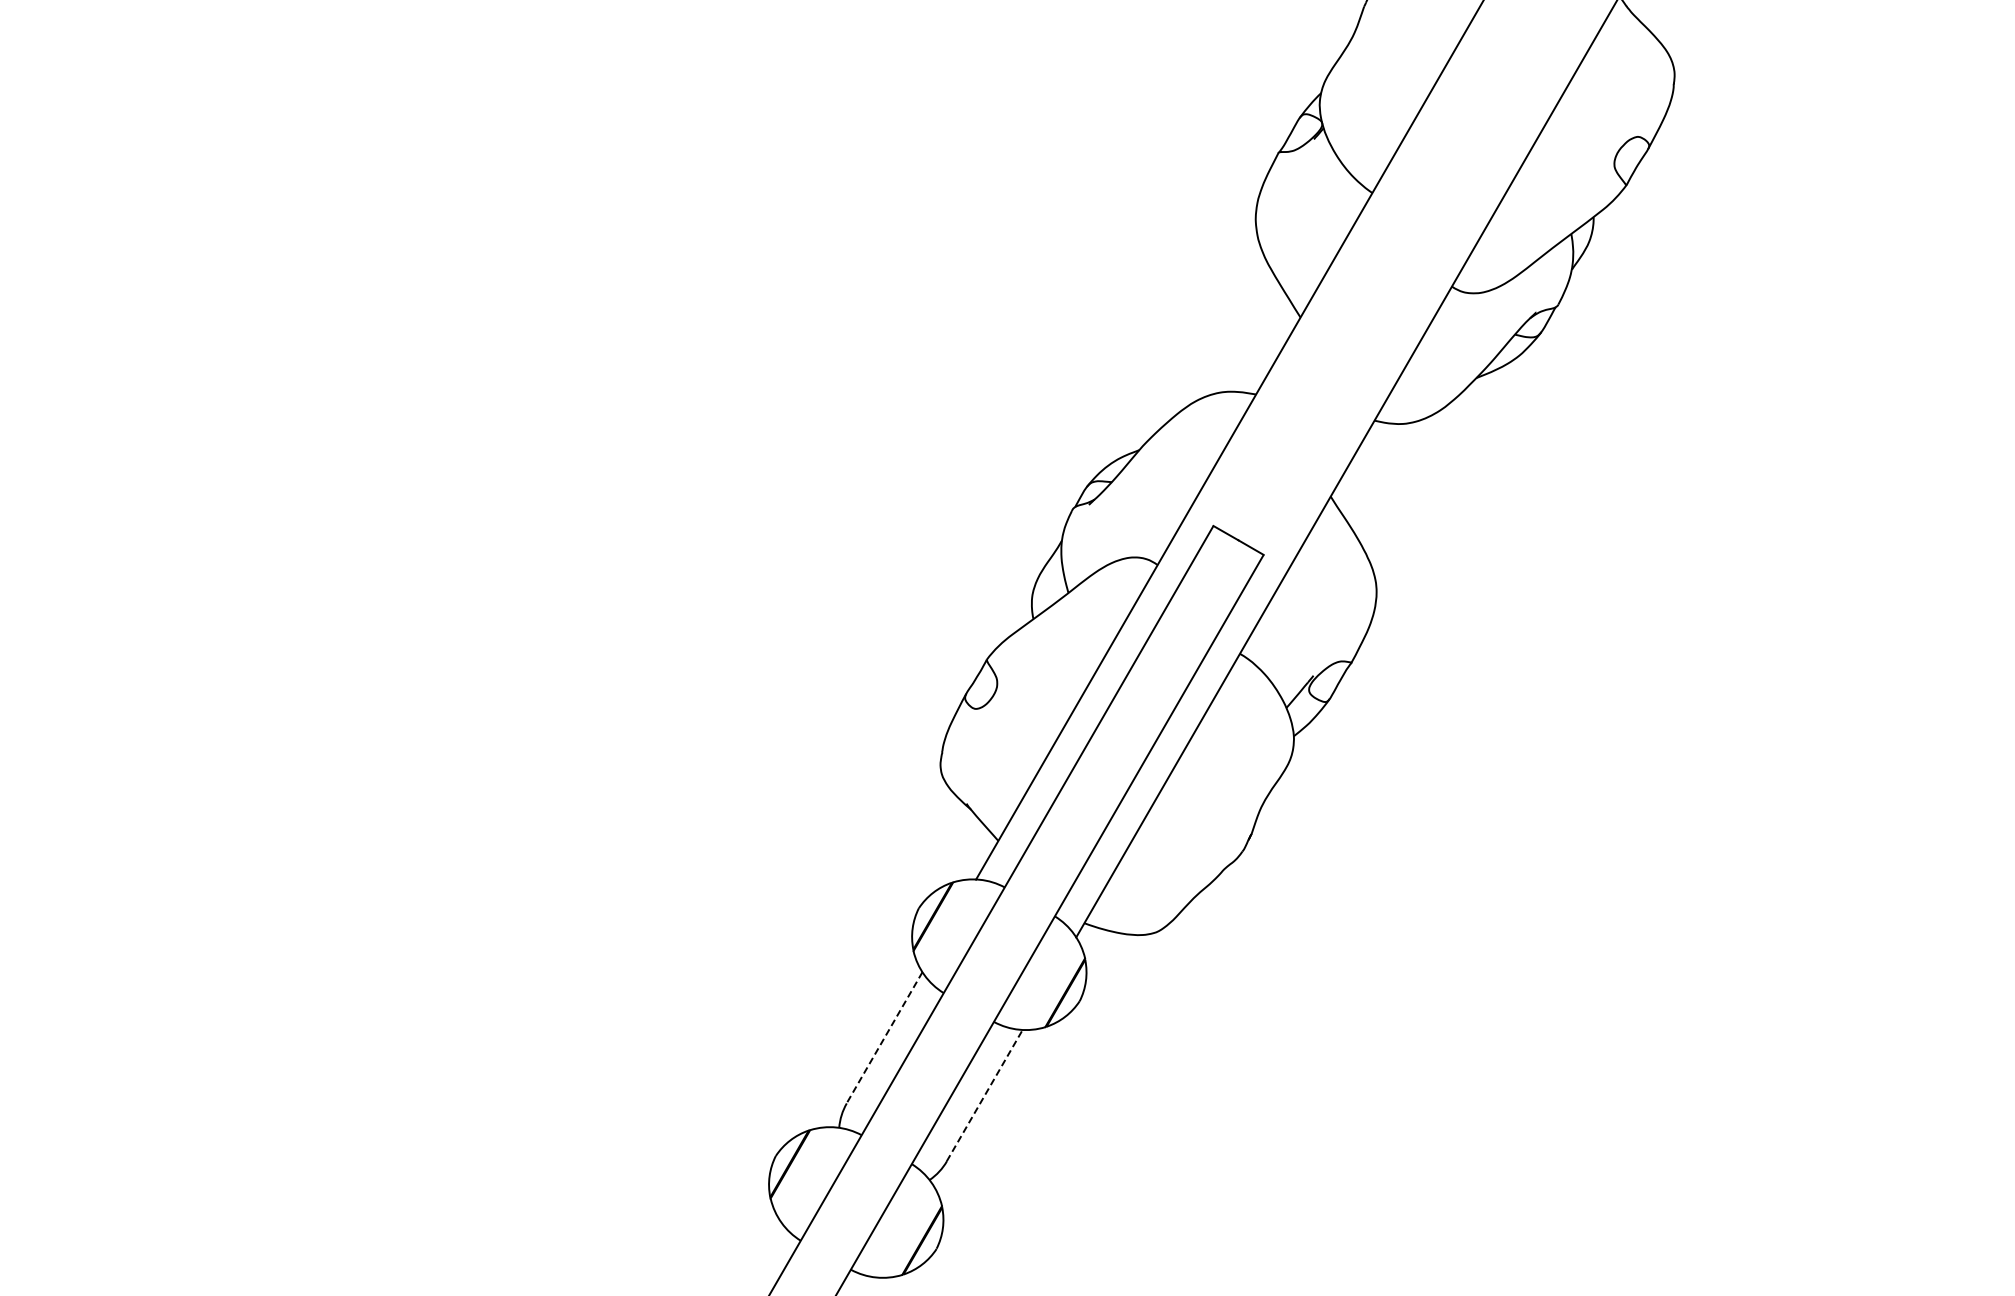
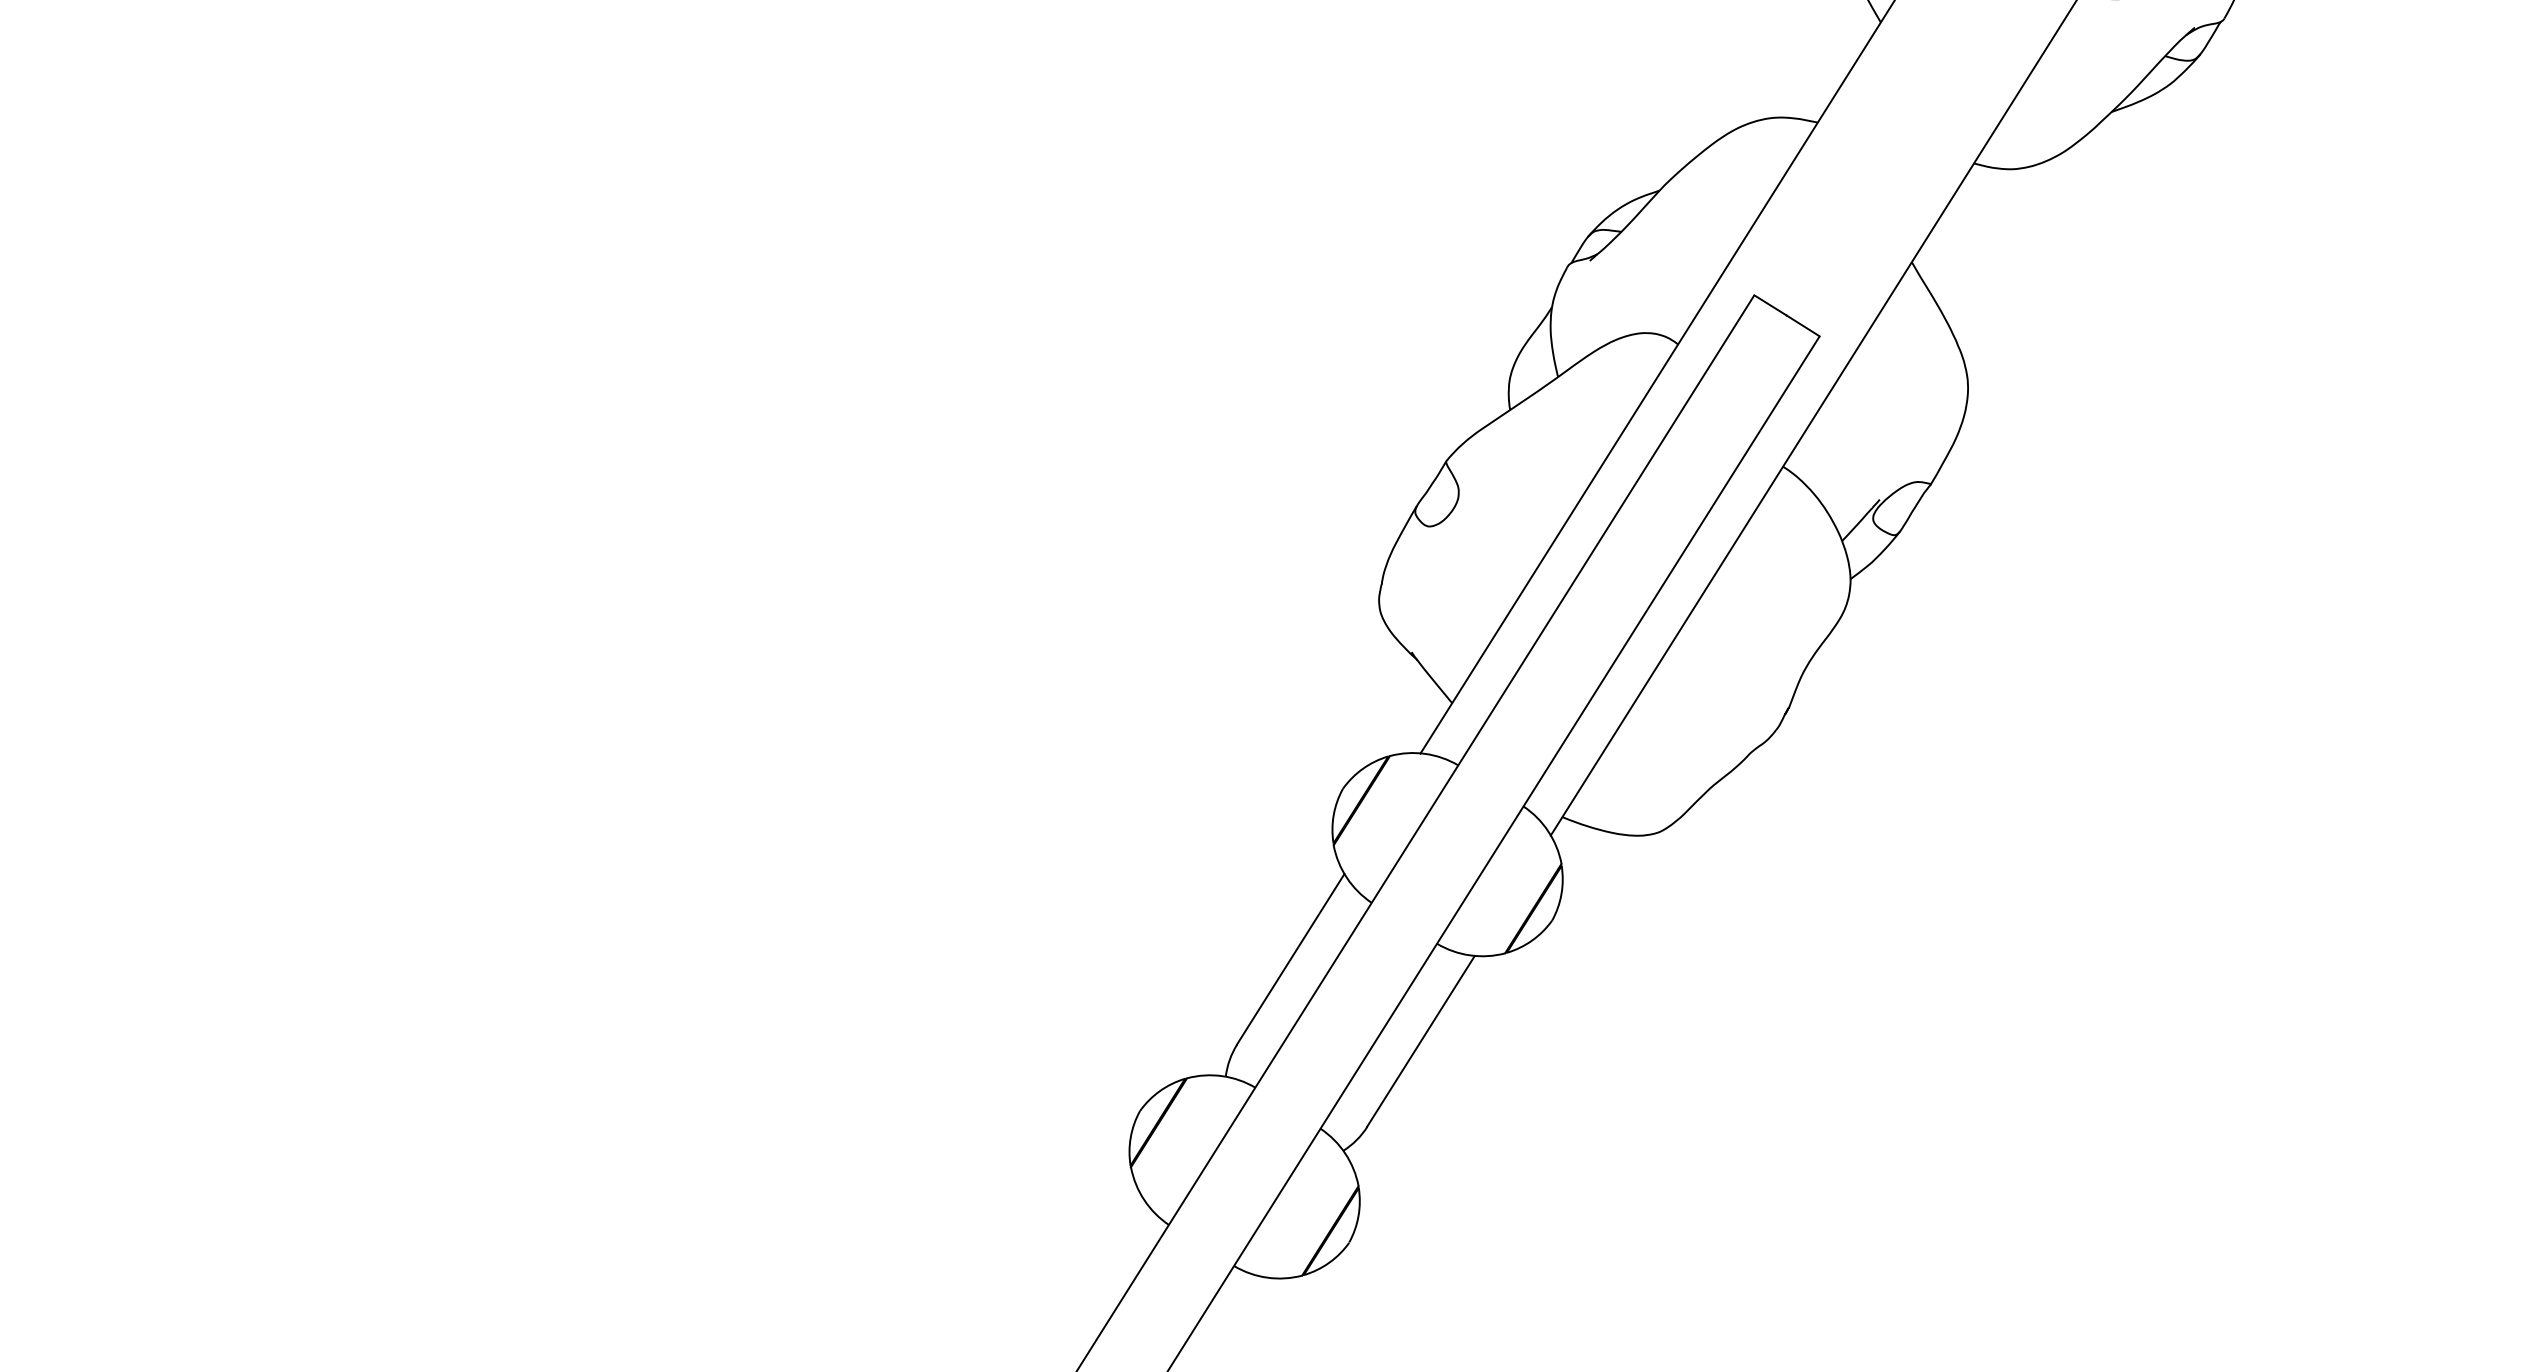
line: (884, 1037) -> (1290, 958), dashed -> solid
line: (984, 1095) -> (1420, 1041), dashed -> solid

